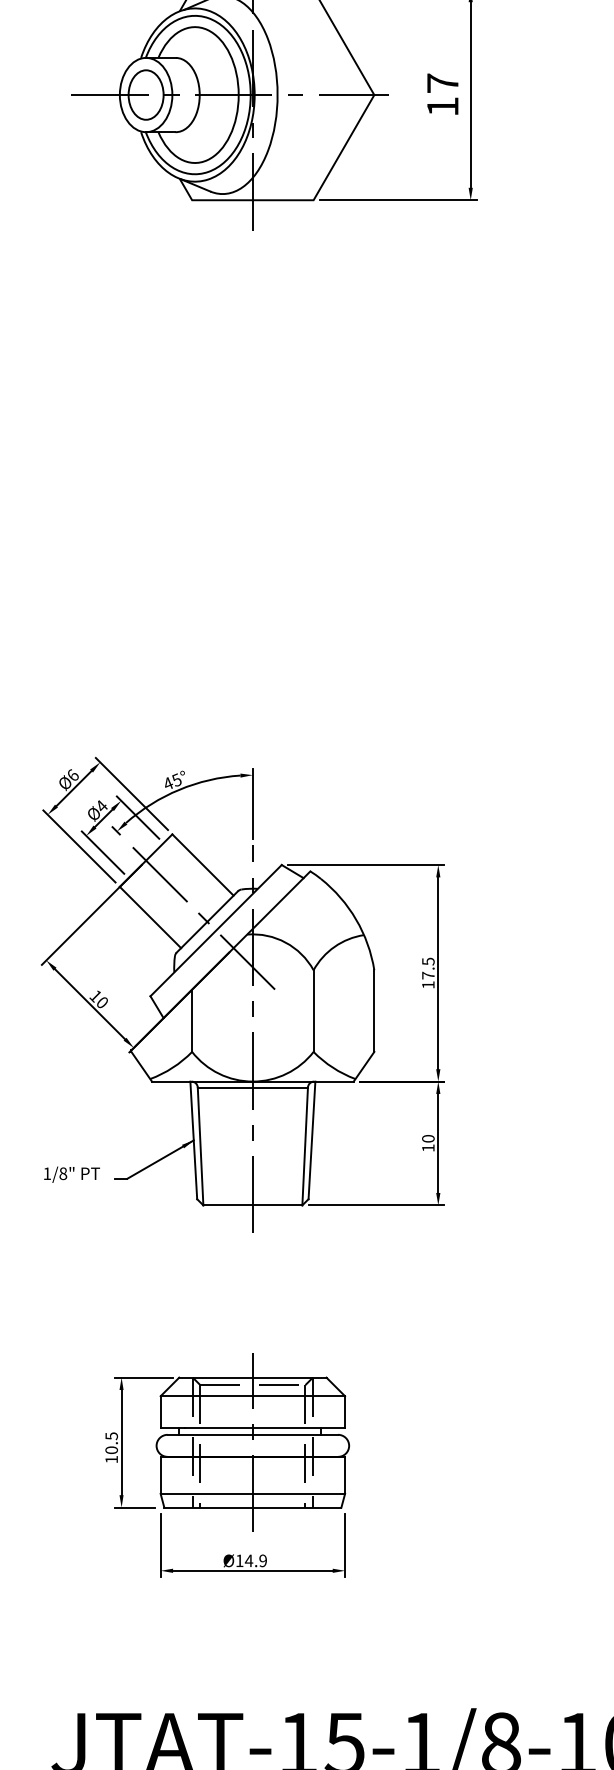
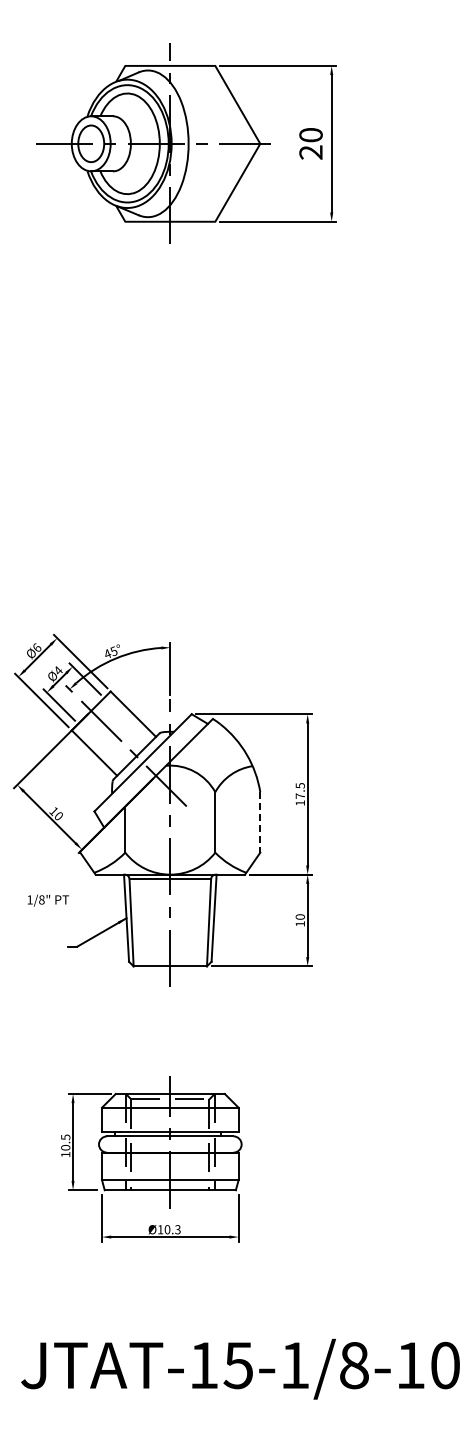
text: (442, 94) -> (310, 143), 17 -> 20
line: (374, 1011) -> (260, 822), solid -> dashed
text: (70, 1174) -> (47, 900), moved
text: (255, 1560) -> (172, 1229), Ø14.9 -> Ø10.3

